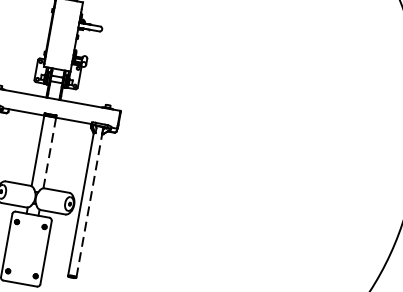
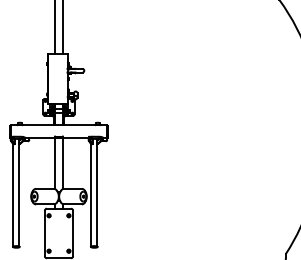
line: (49, 154) -> (63, 164), dashed -> solid
line: (89, 203) -> (97, 193), dashed -> solid

